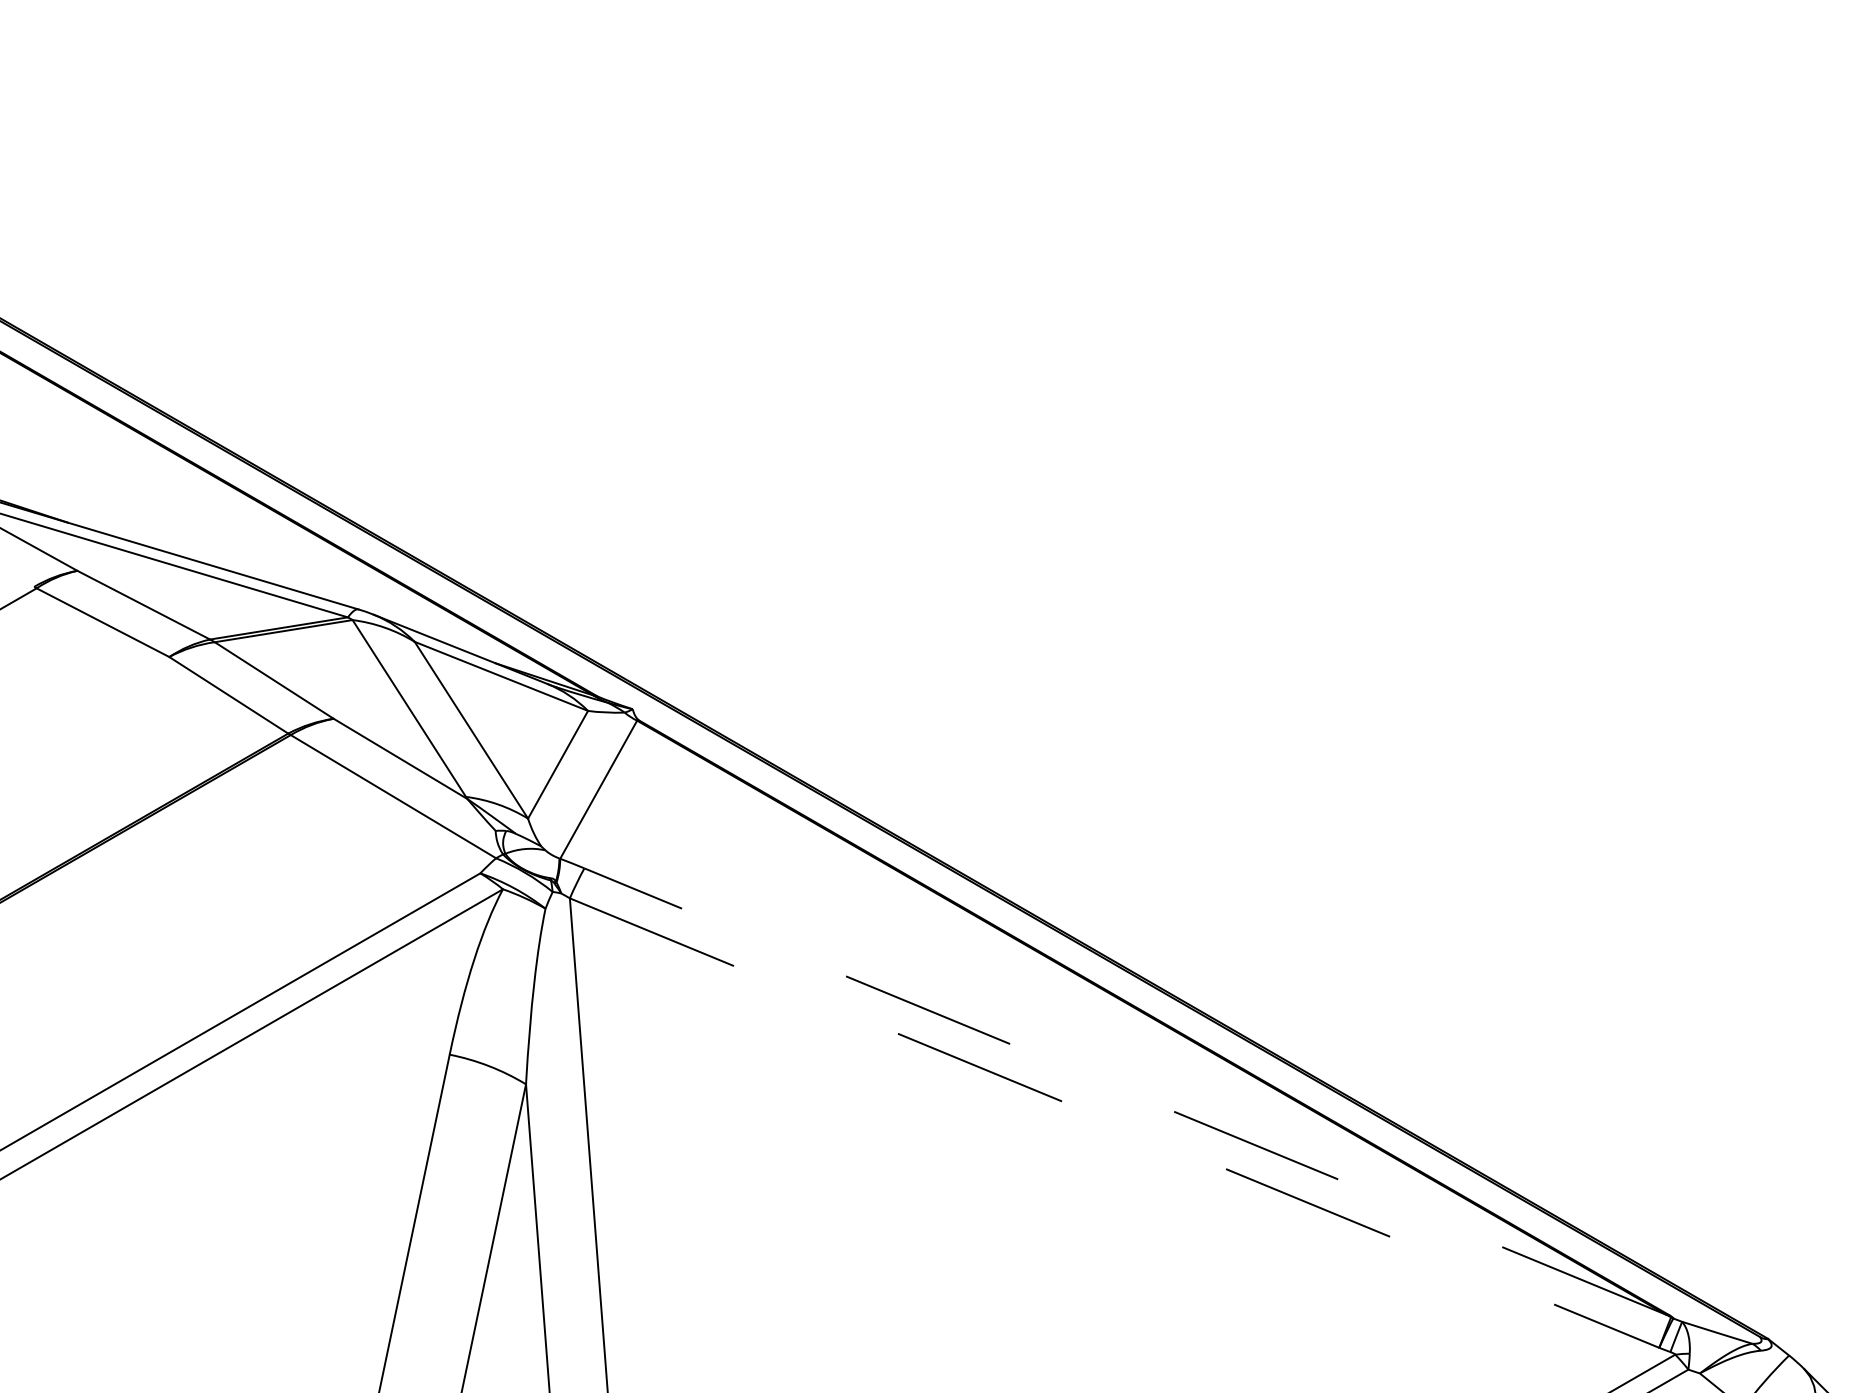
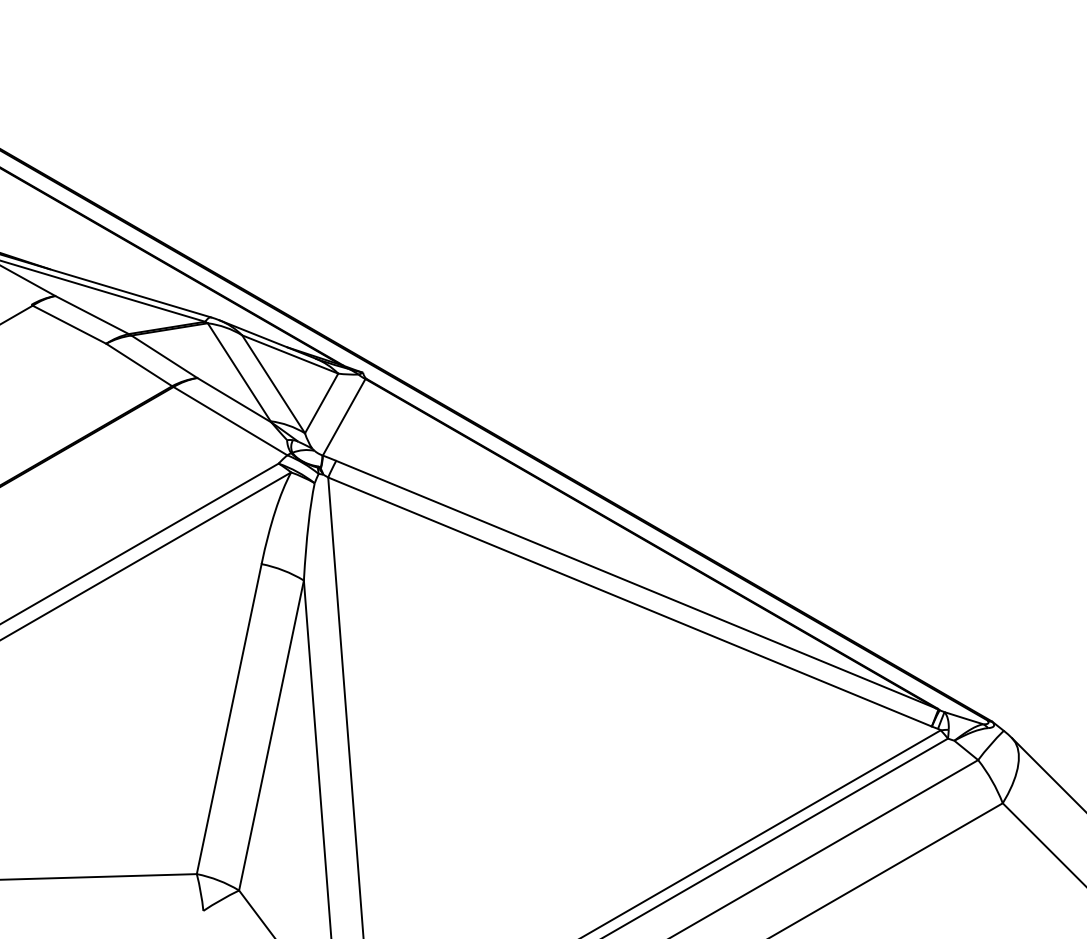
line: (1124, 1091) -> (635, 584), dashed -> solid
line: (1115, 1123) -> (630, 602), dashed -> solid

